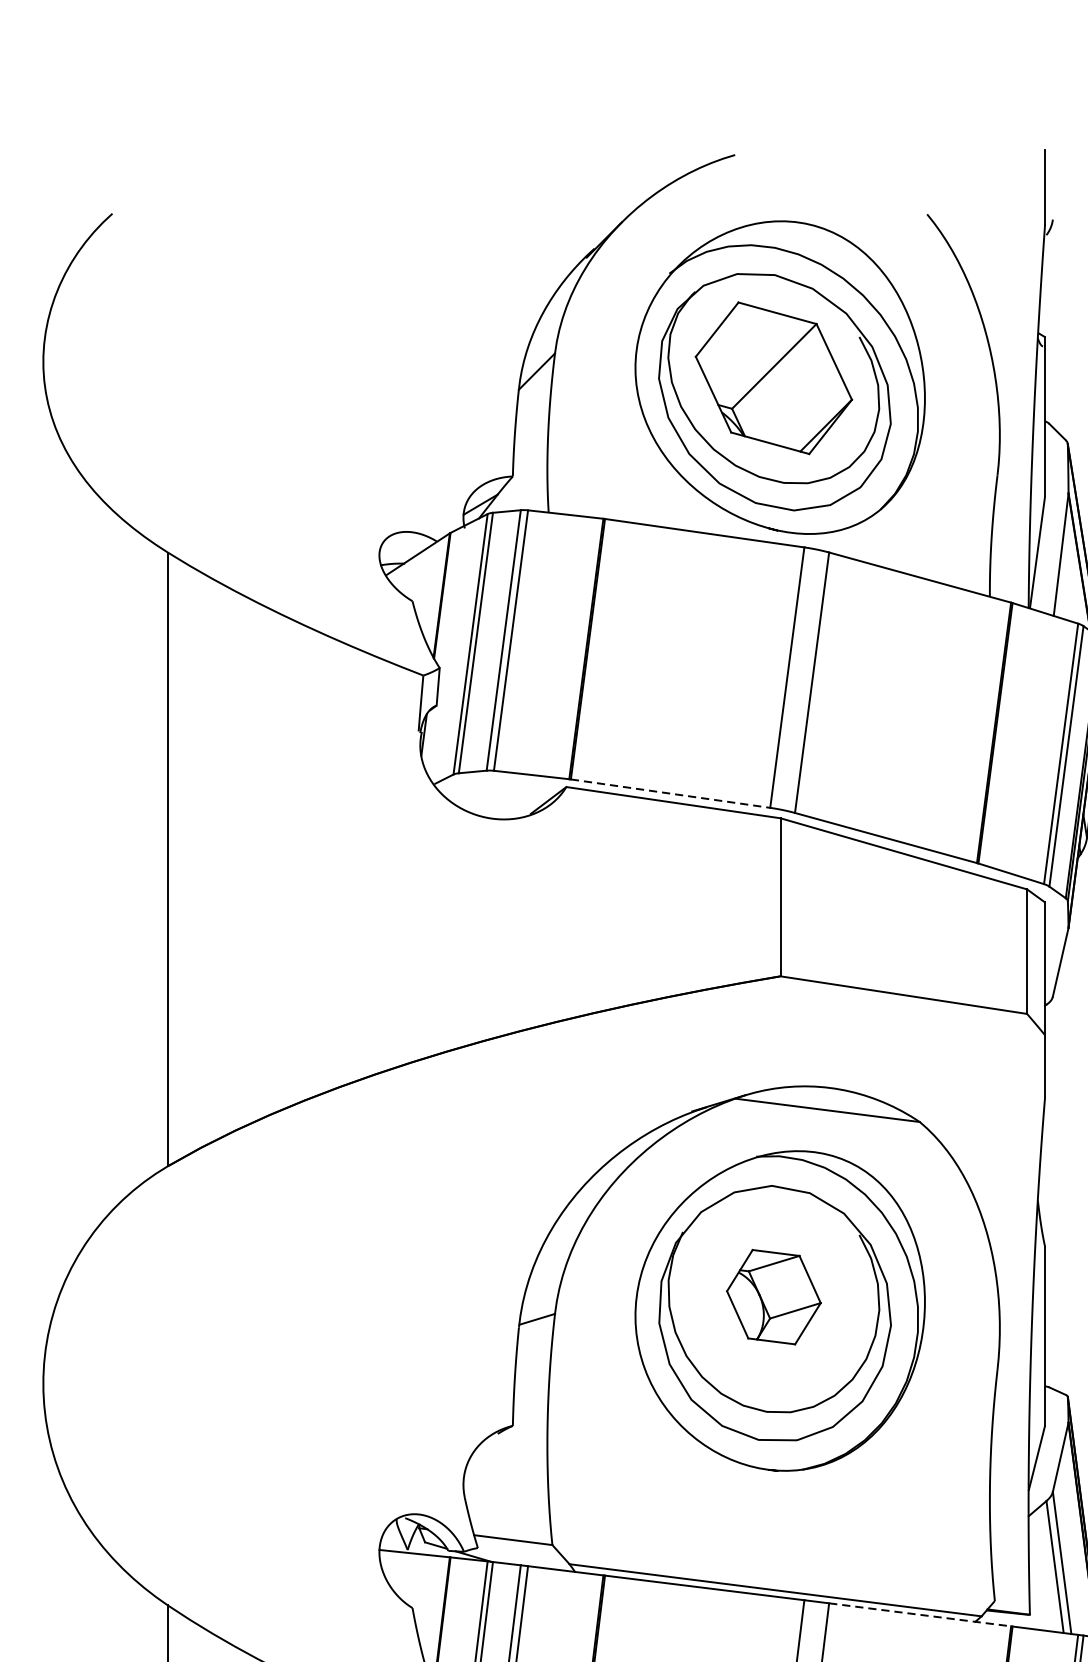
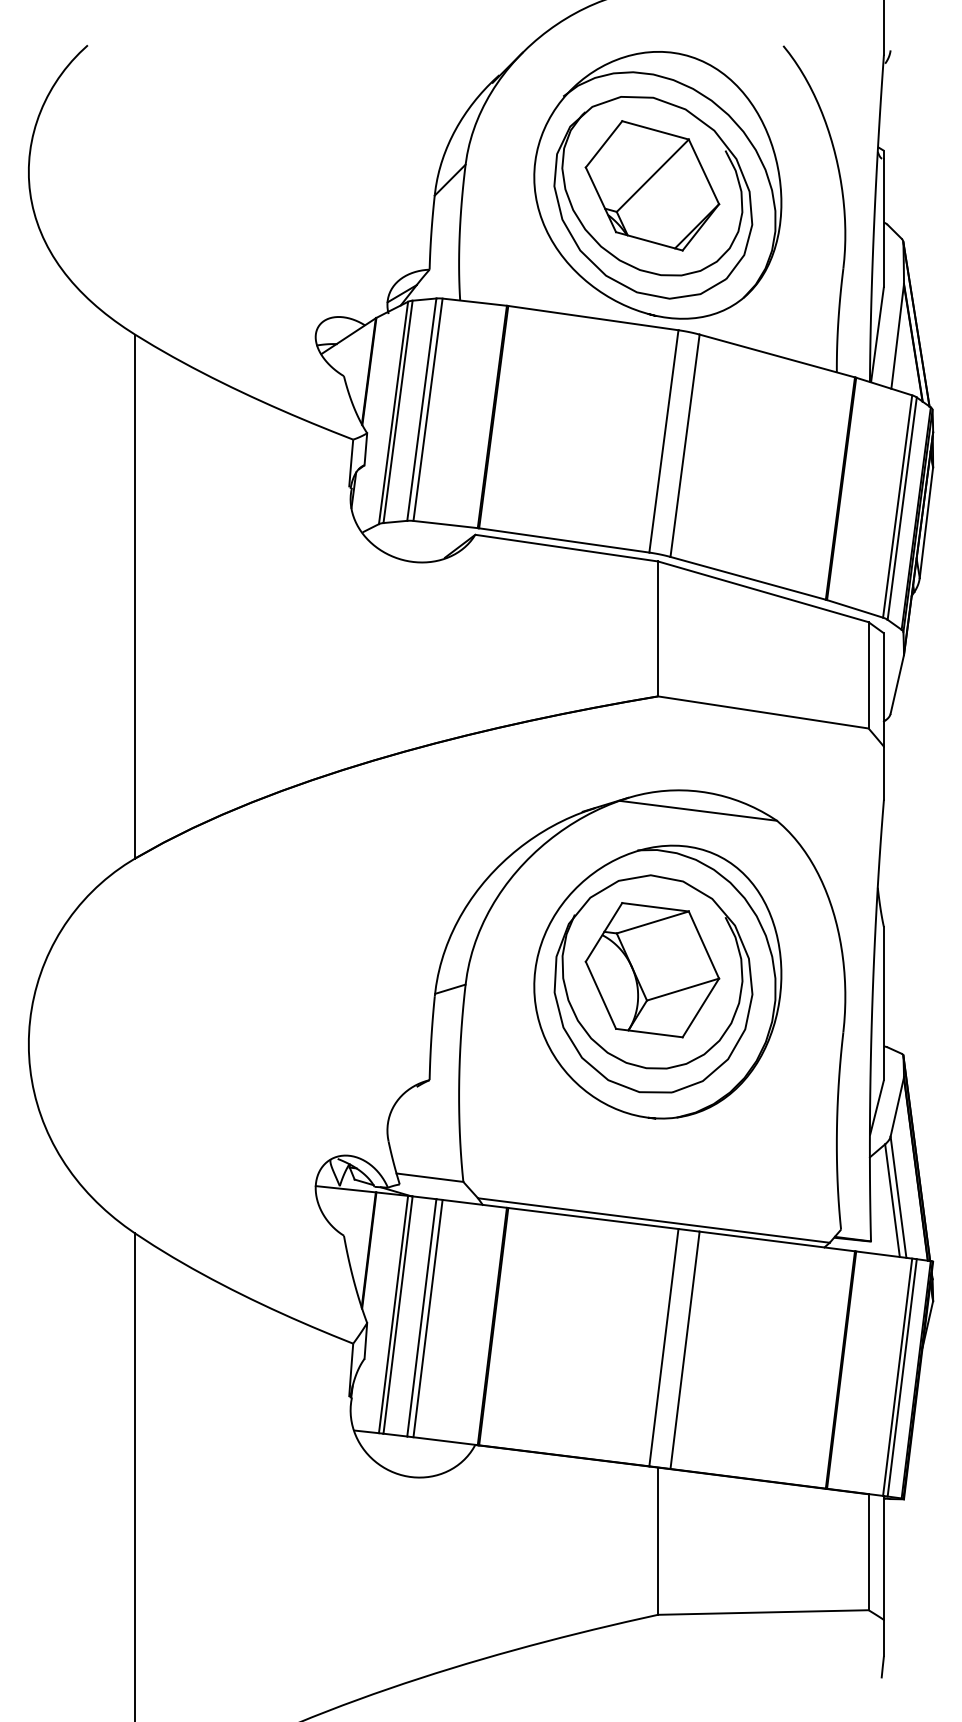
line: (670, 793) -> (564, 540), dashed -> solid
part: (773, 1297) -> (652, 970), size x1.67
line: (920, 1614) -> (777, 1241), dashed -> solid

